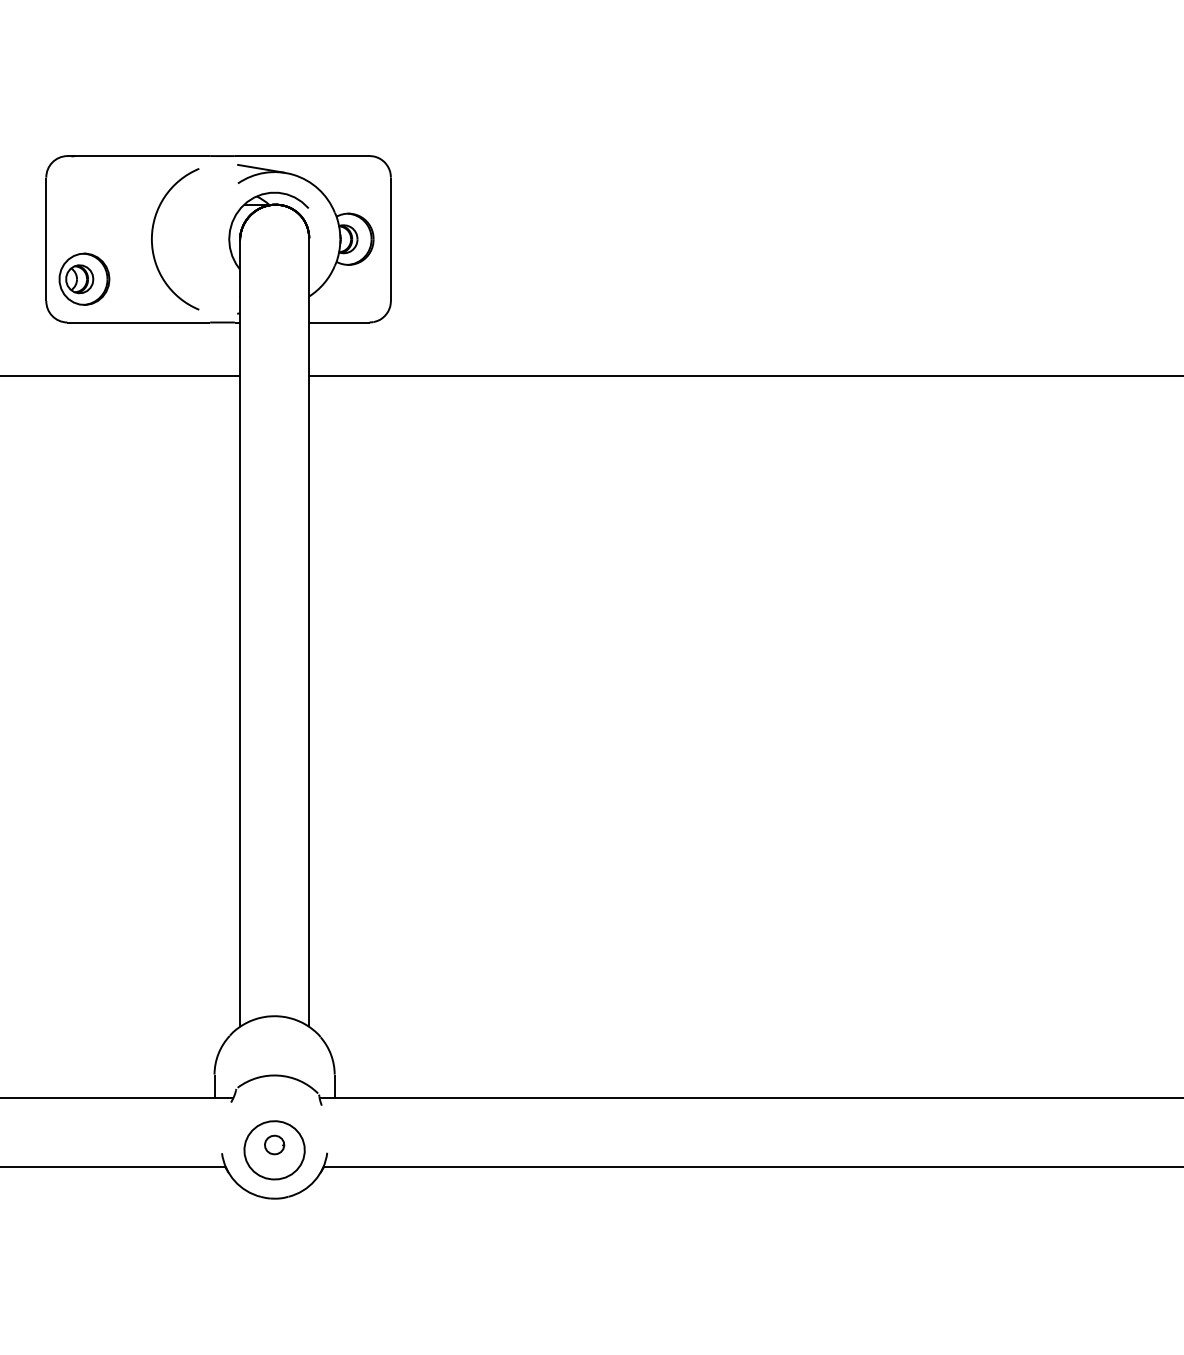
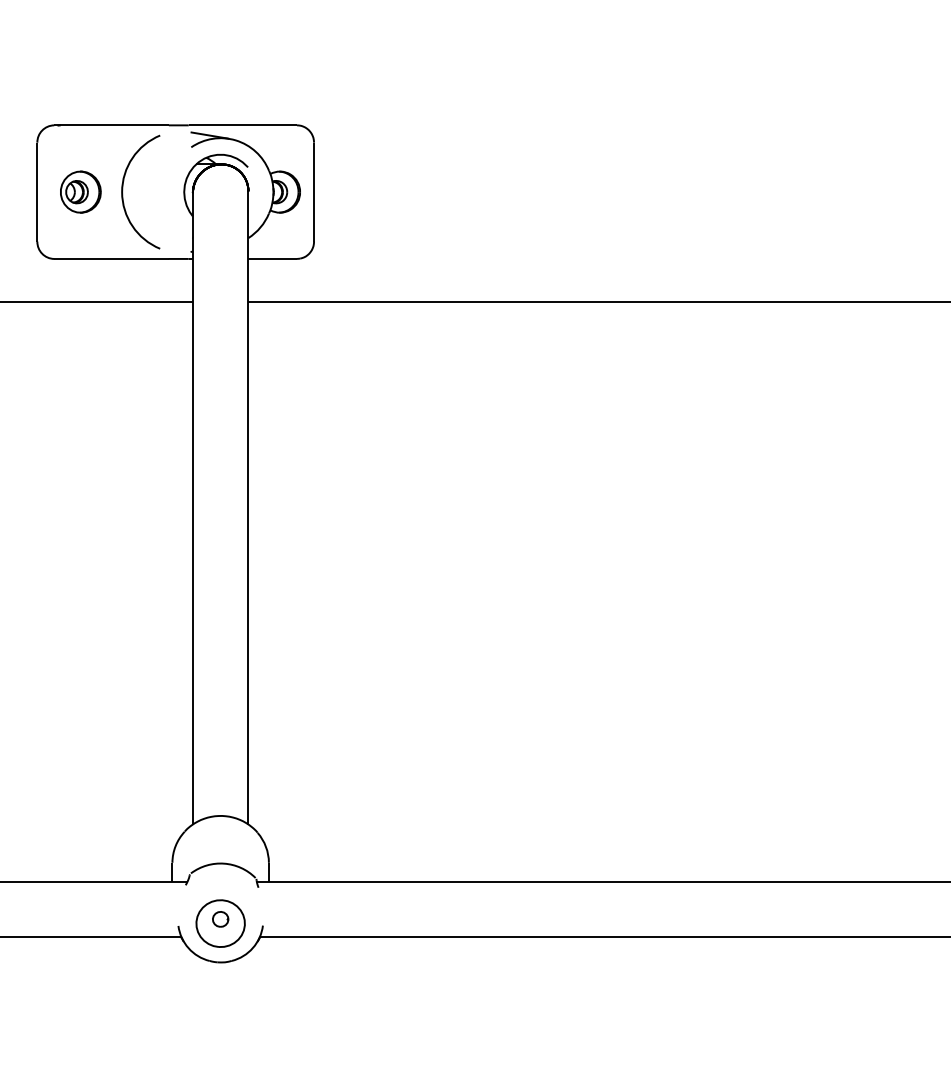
part: (84, 278) -> (80, 191), moved

